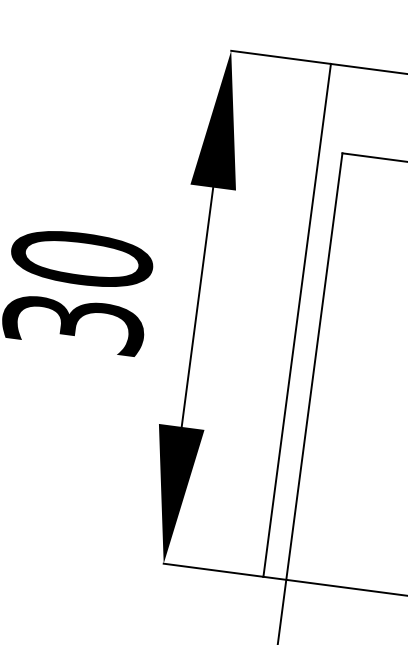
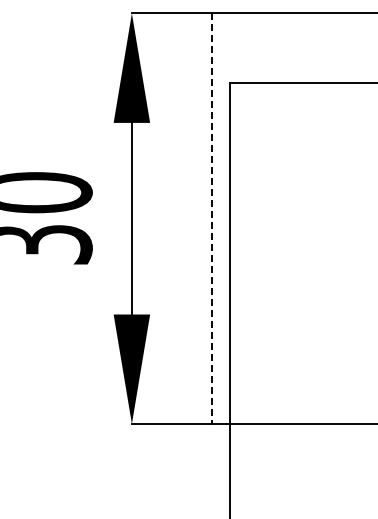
line: (296, 321) -> (211, 219), solid -> dashed

